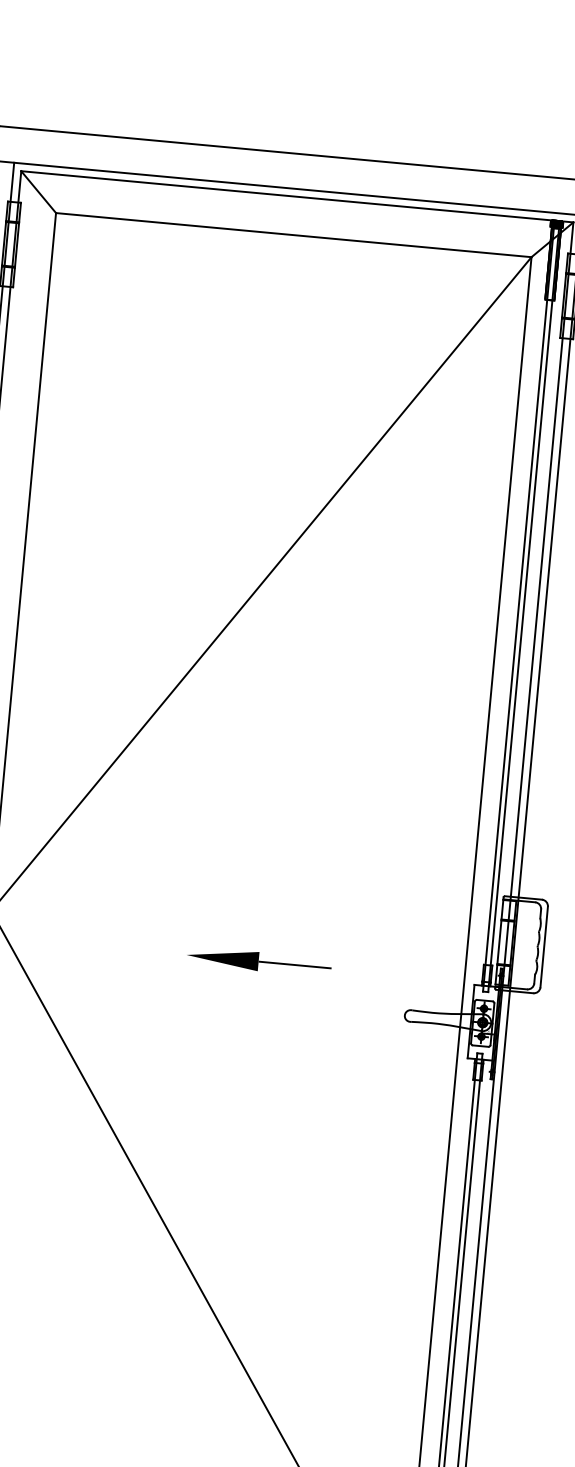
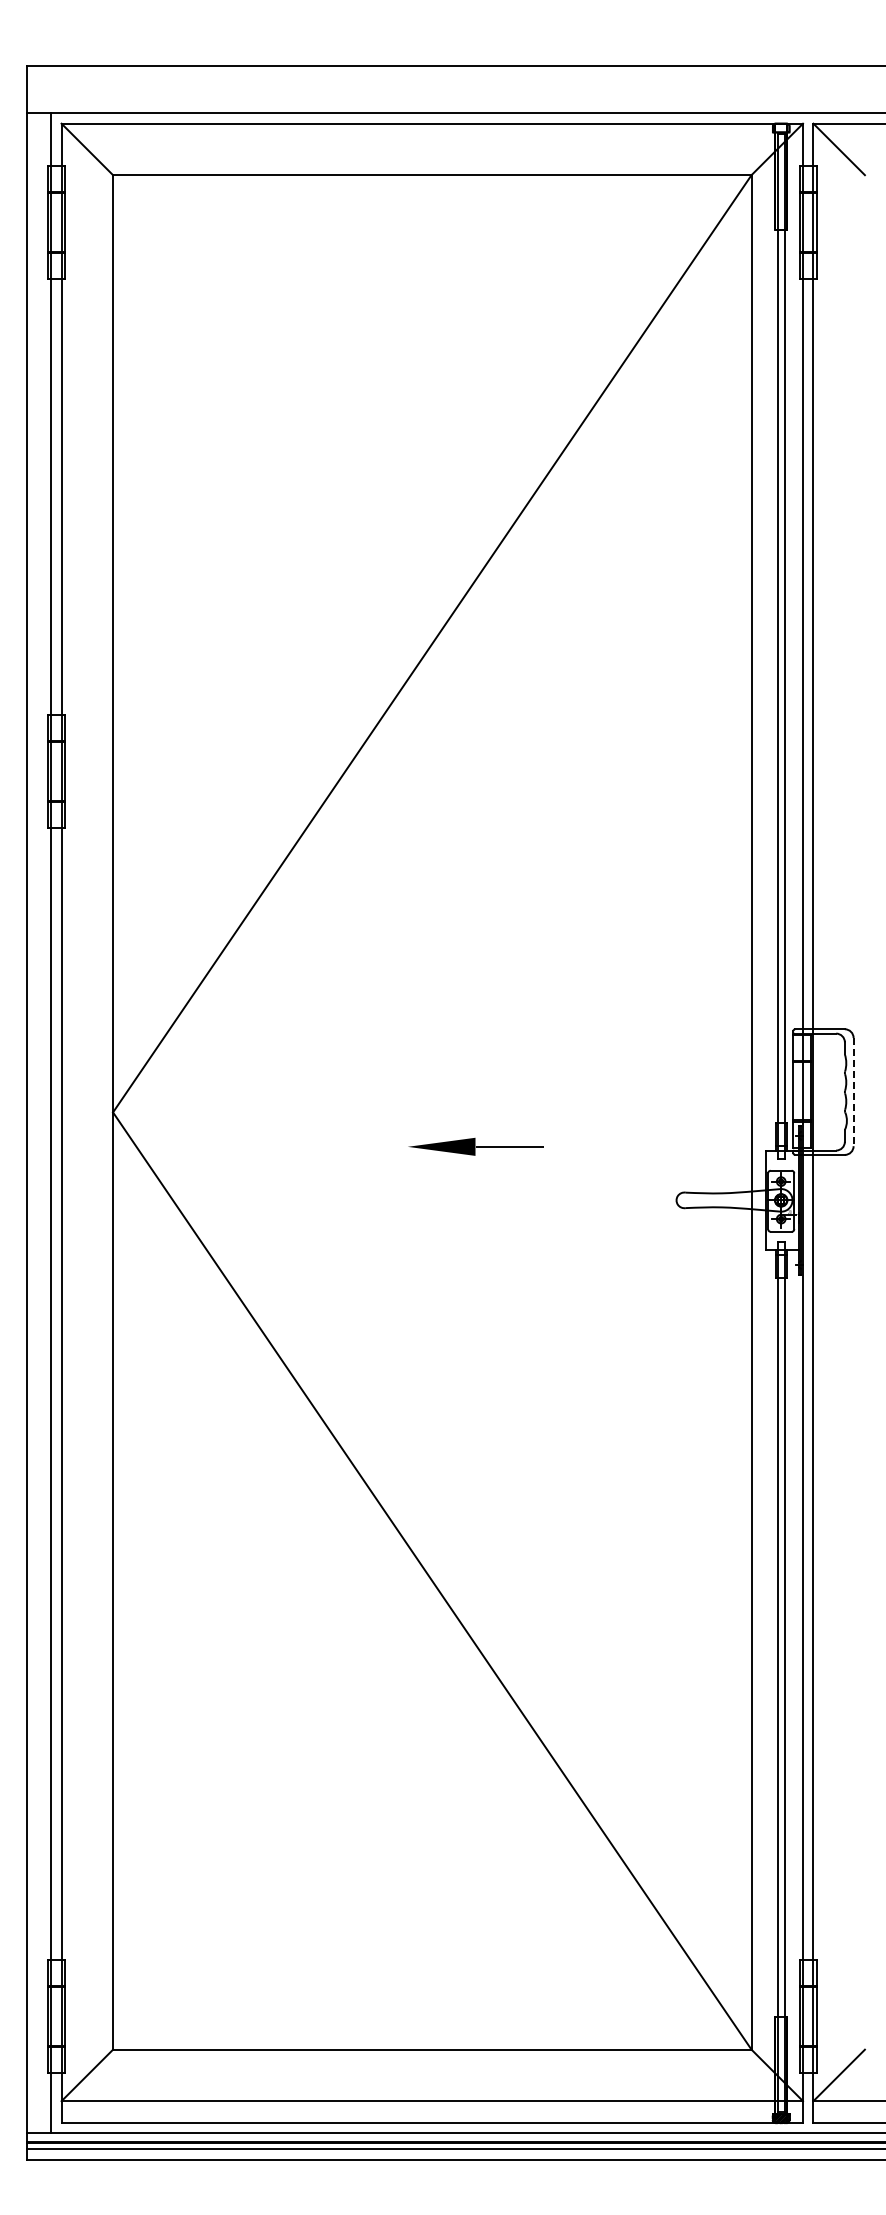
hatch: (556, 223) -> (780, 127), removed
line: (544, 947) -> (853, 1092), solid -> dashed
part: (258, 961) -> (475, 1146), size x0.7

